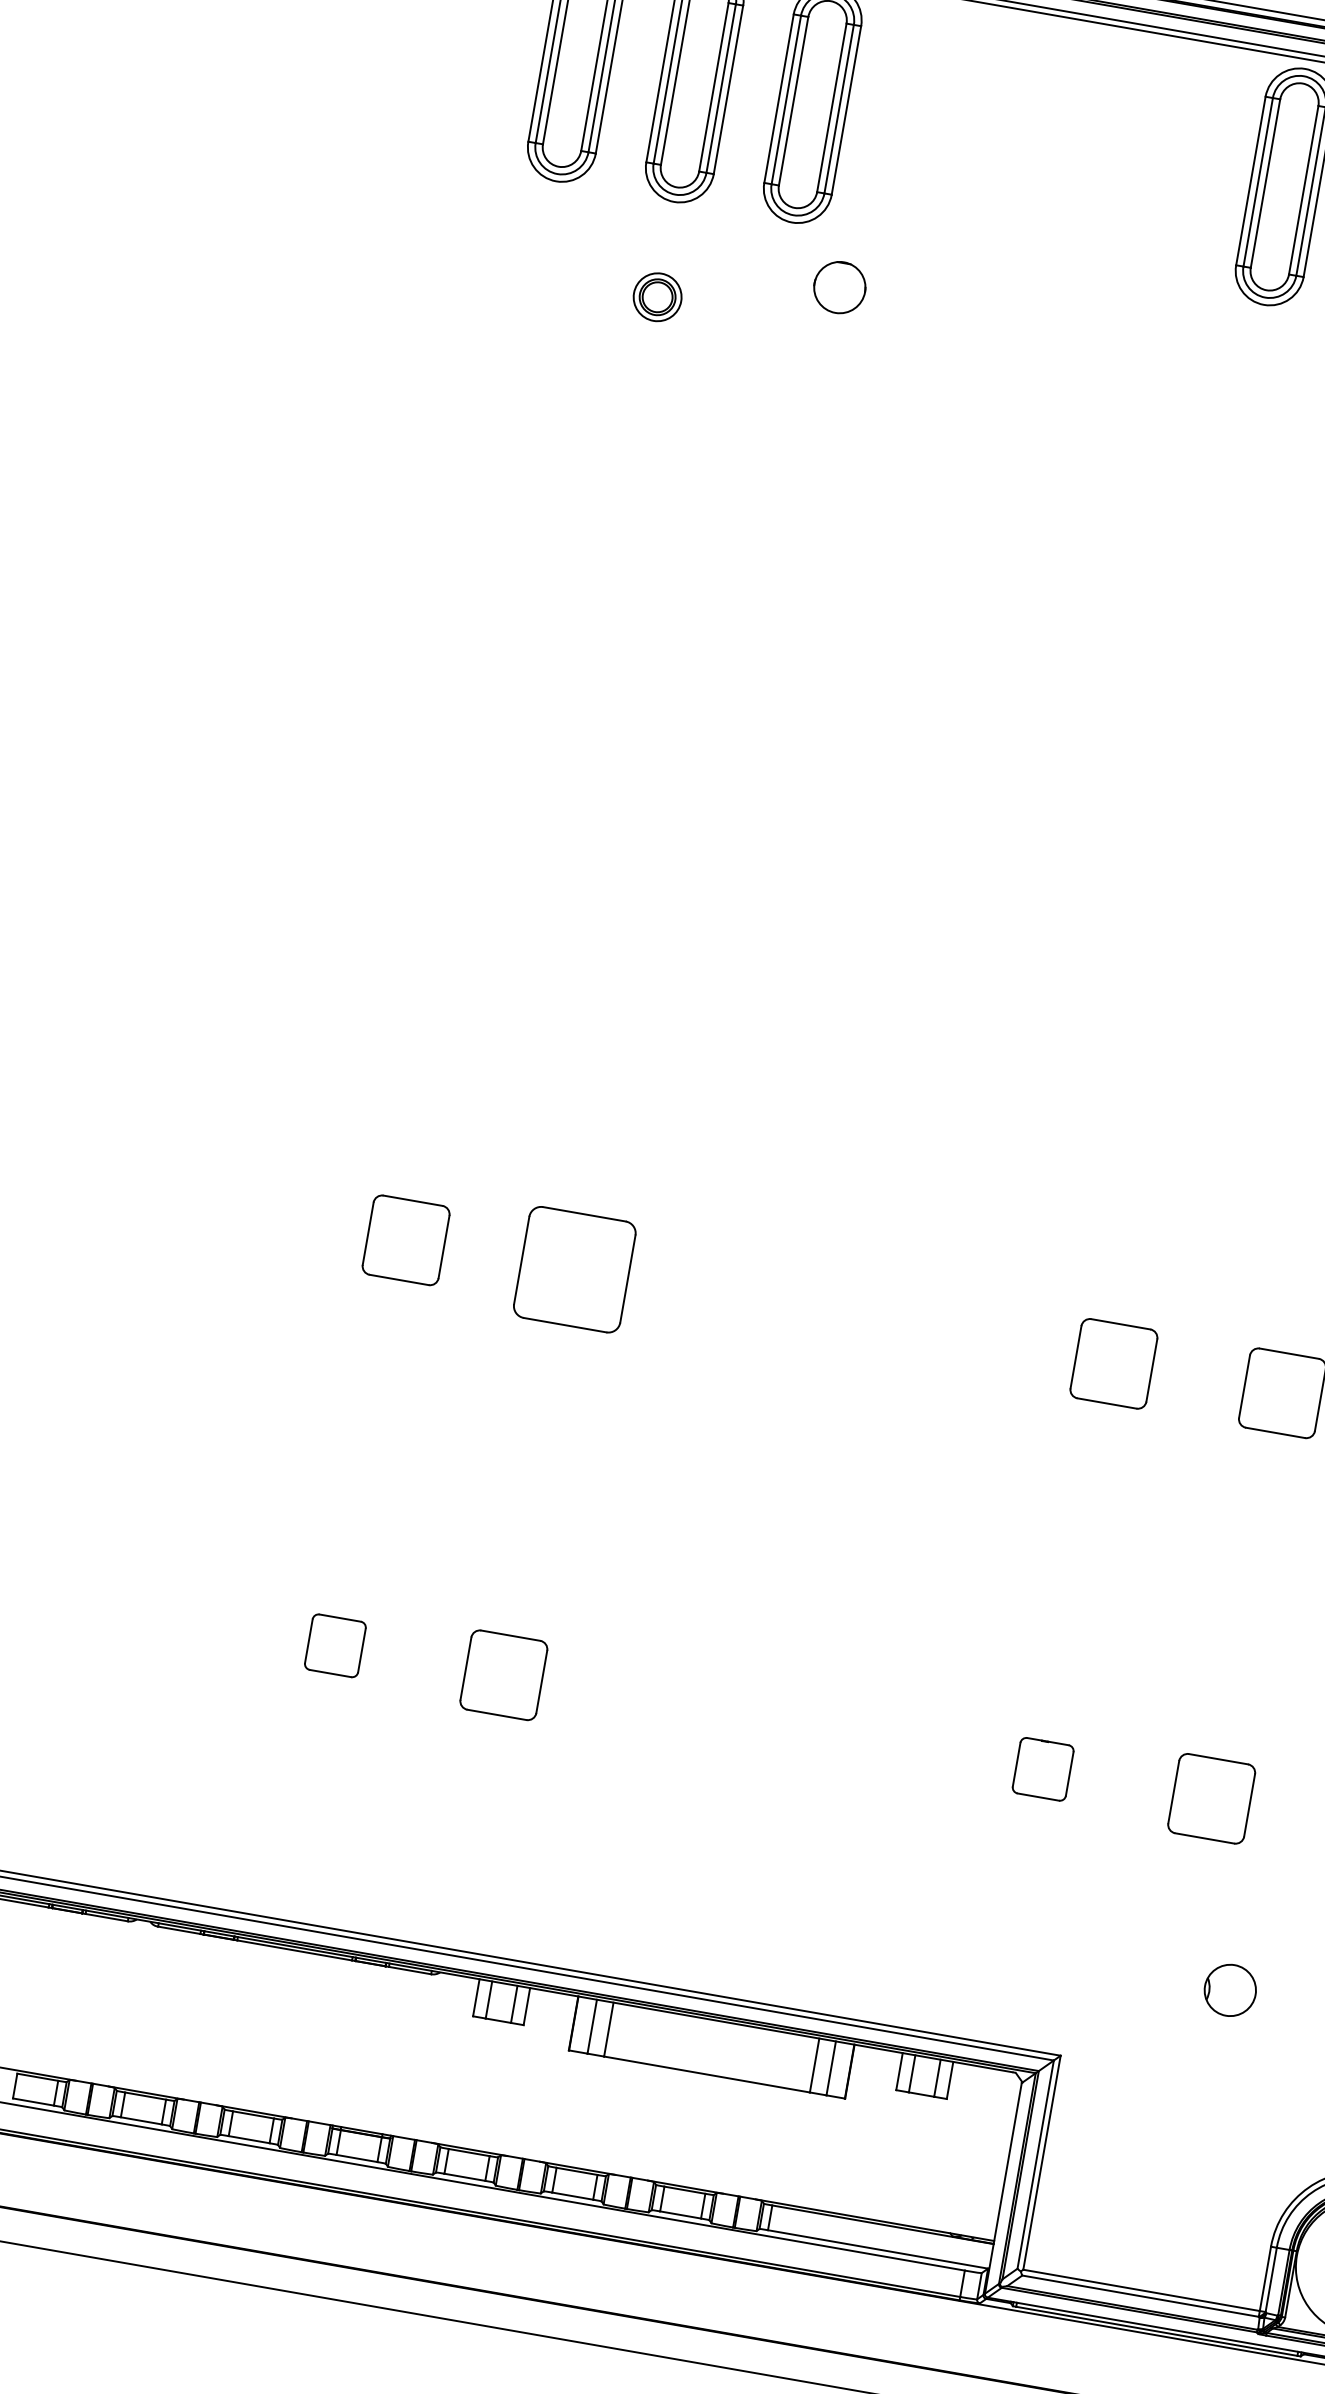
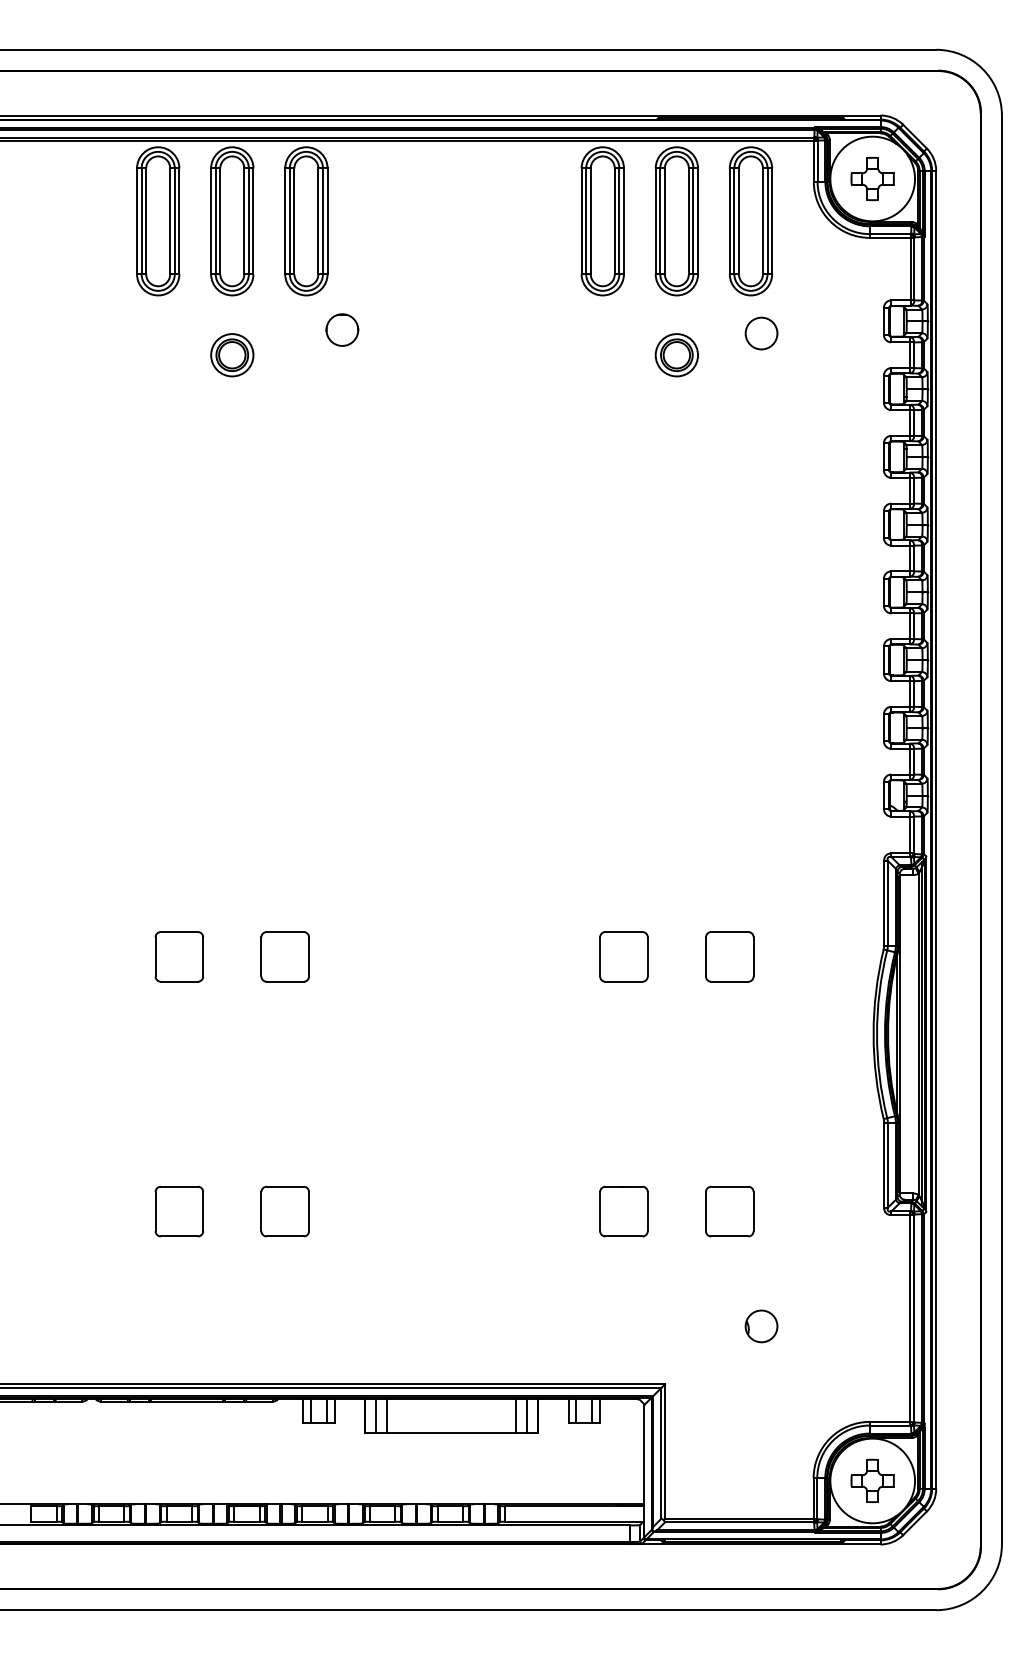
part: (657, 297) -> (232, 355), size x1.43
part: (573, 1268) -> (284, 956), size x0.71
part: (335, 1645) -> (179, 1211), size x1.43
part: (1042, 1769) -> (623, 1211), size x1.43

